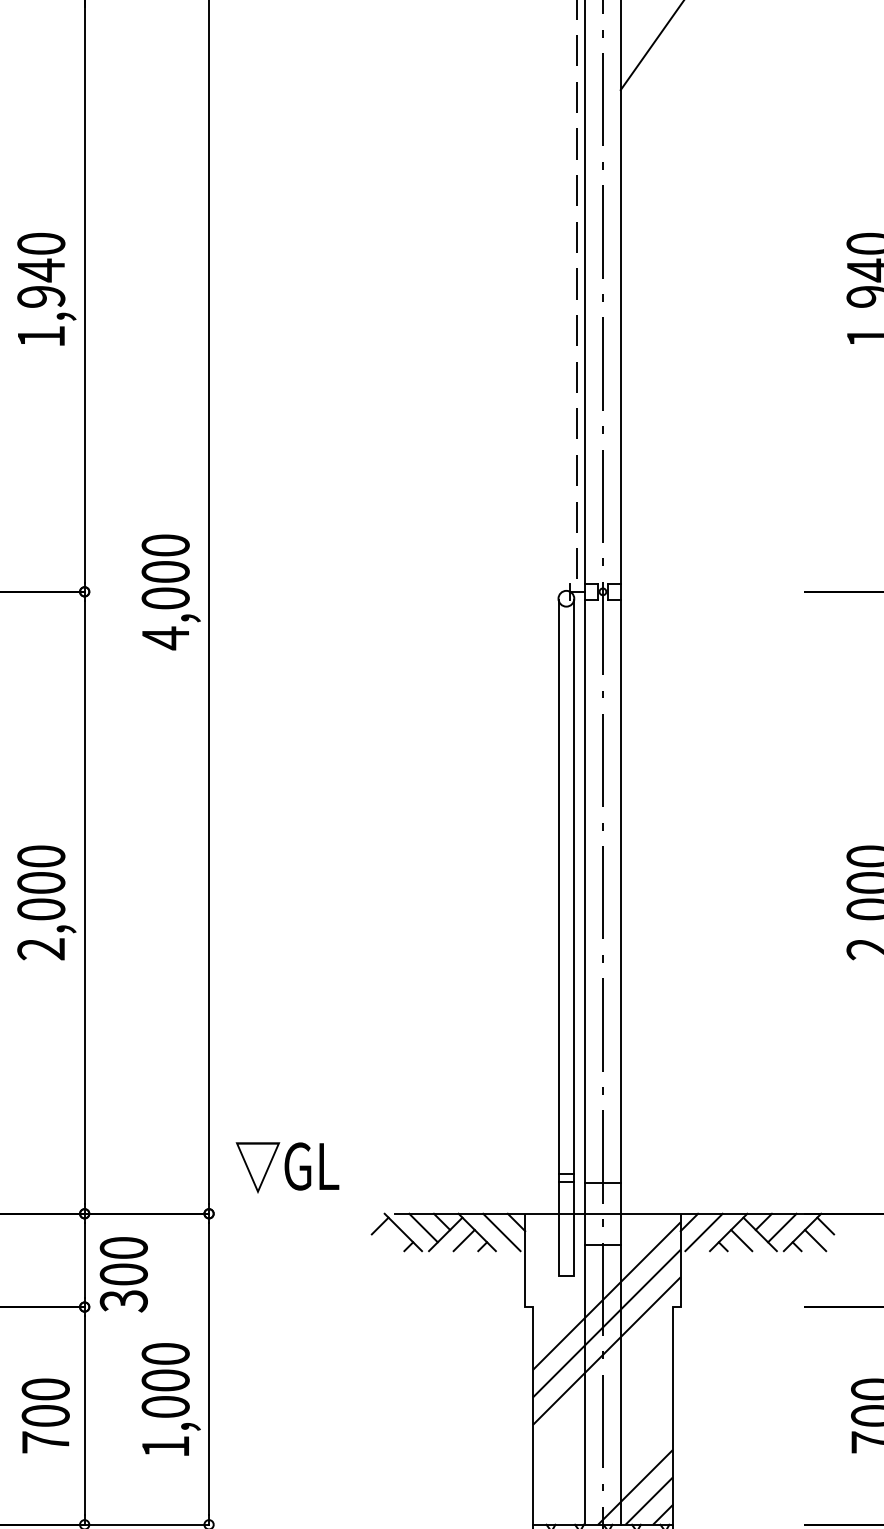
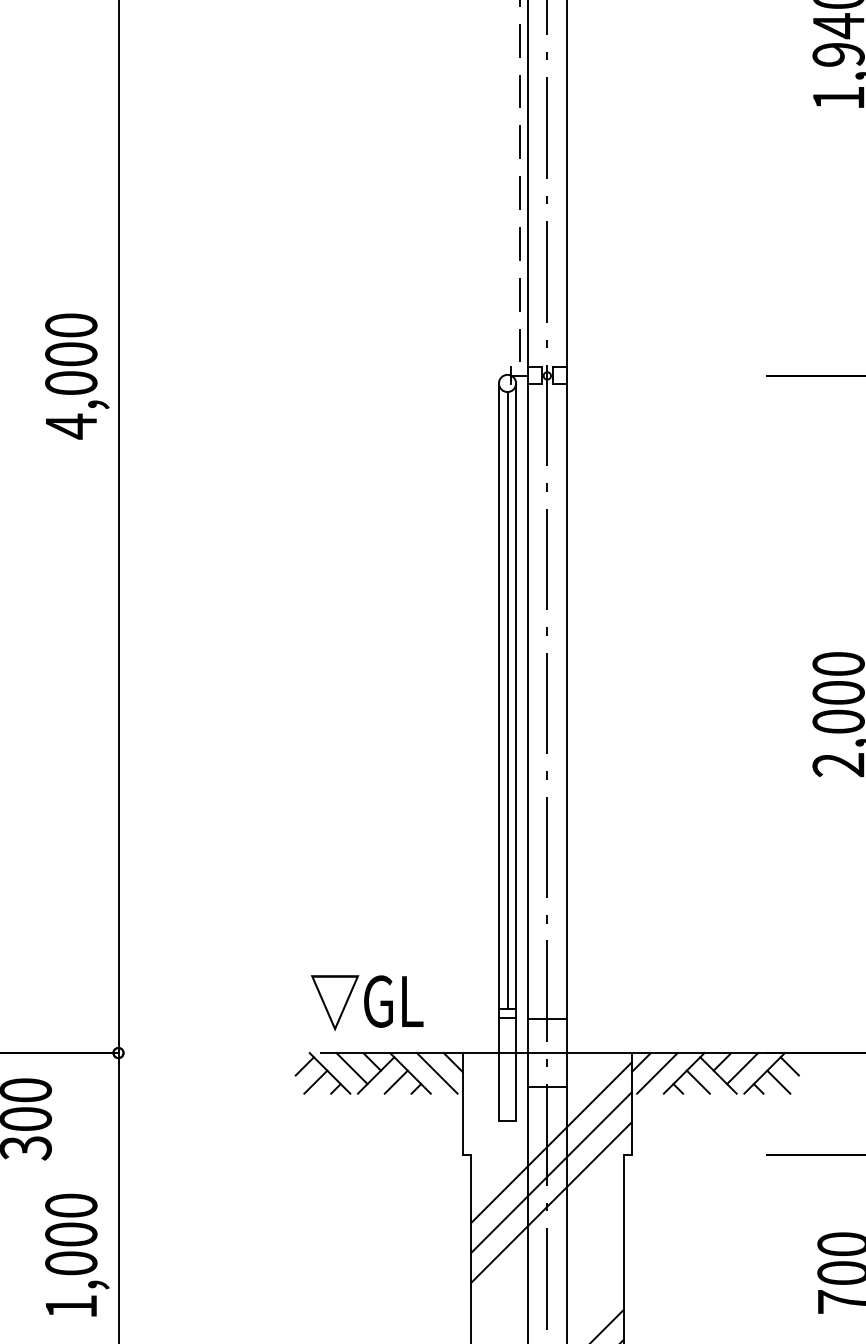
line: (566, 889) -> (507, 700), added
text: (287, 1167) -> (367, 1002), moved
line: (389, 1240) -> (314, 1082), added

